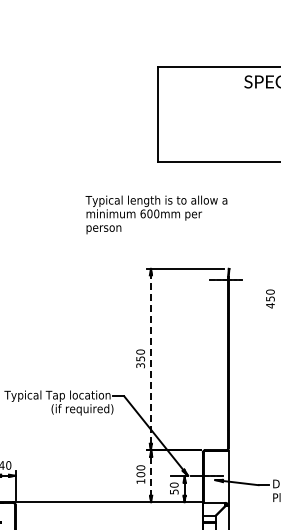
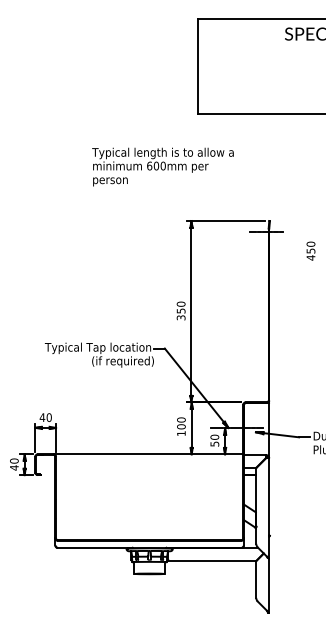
text: (155, 214) -> (162, 166), moved
line: (150, 359) -> (191, 311), dashed -> solid
line: (150, 476) -> (191, 428), dashed -> solid

